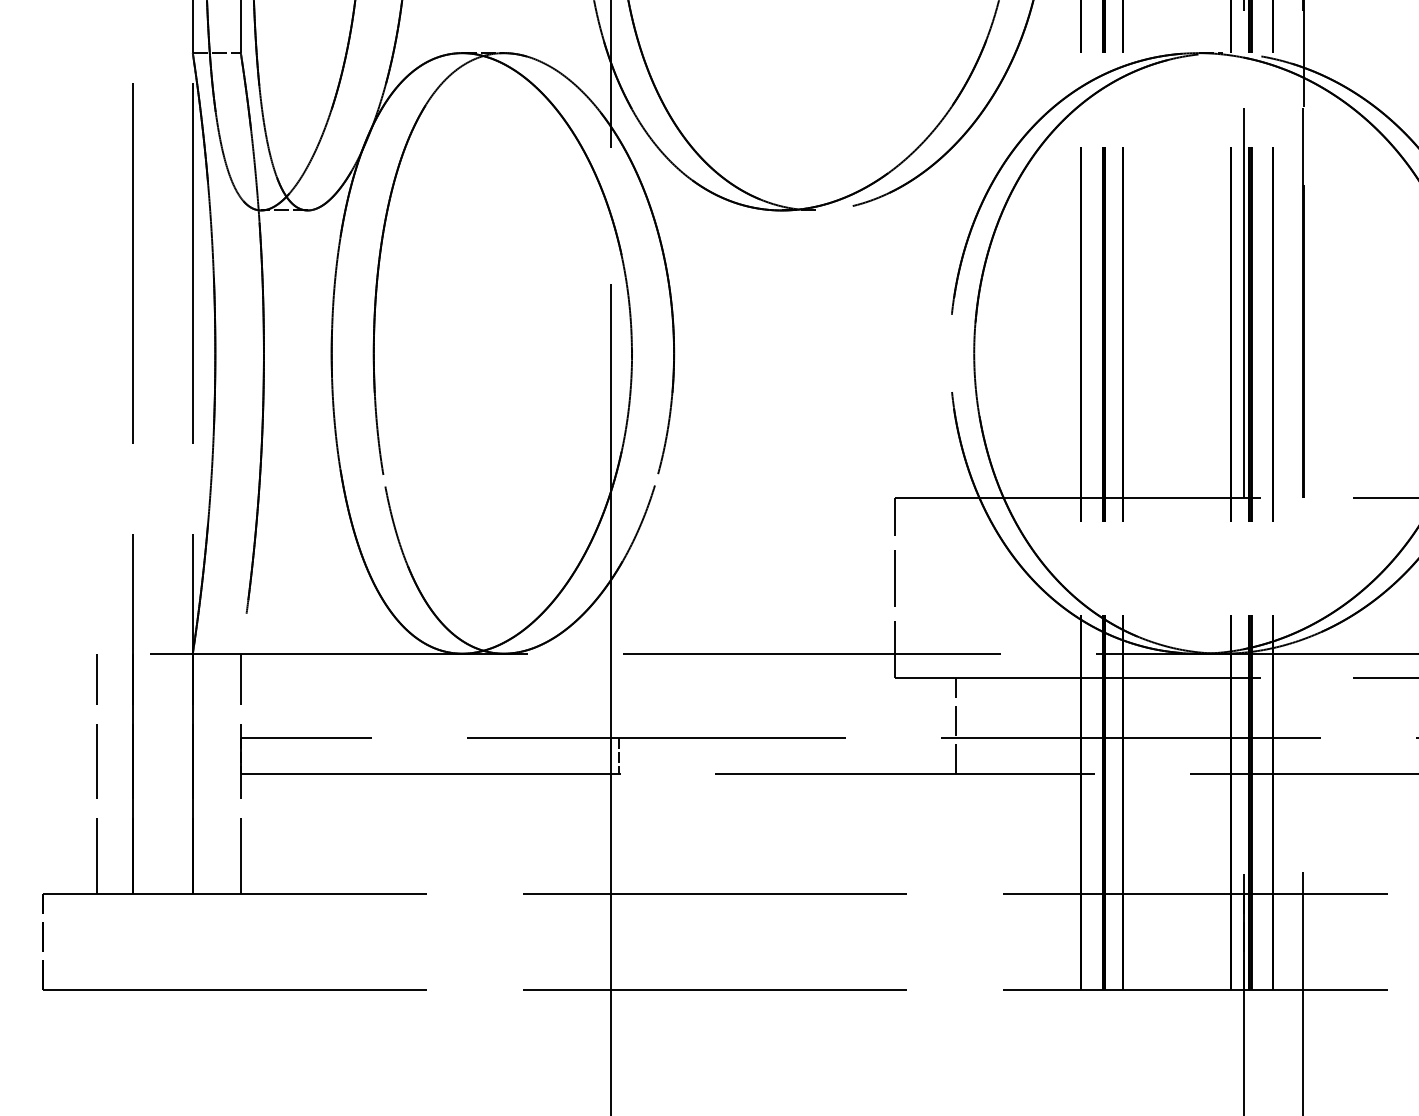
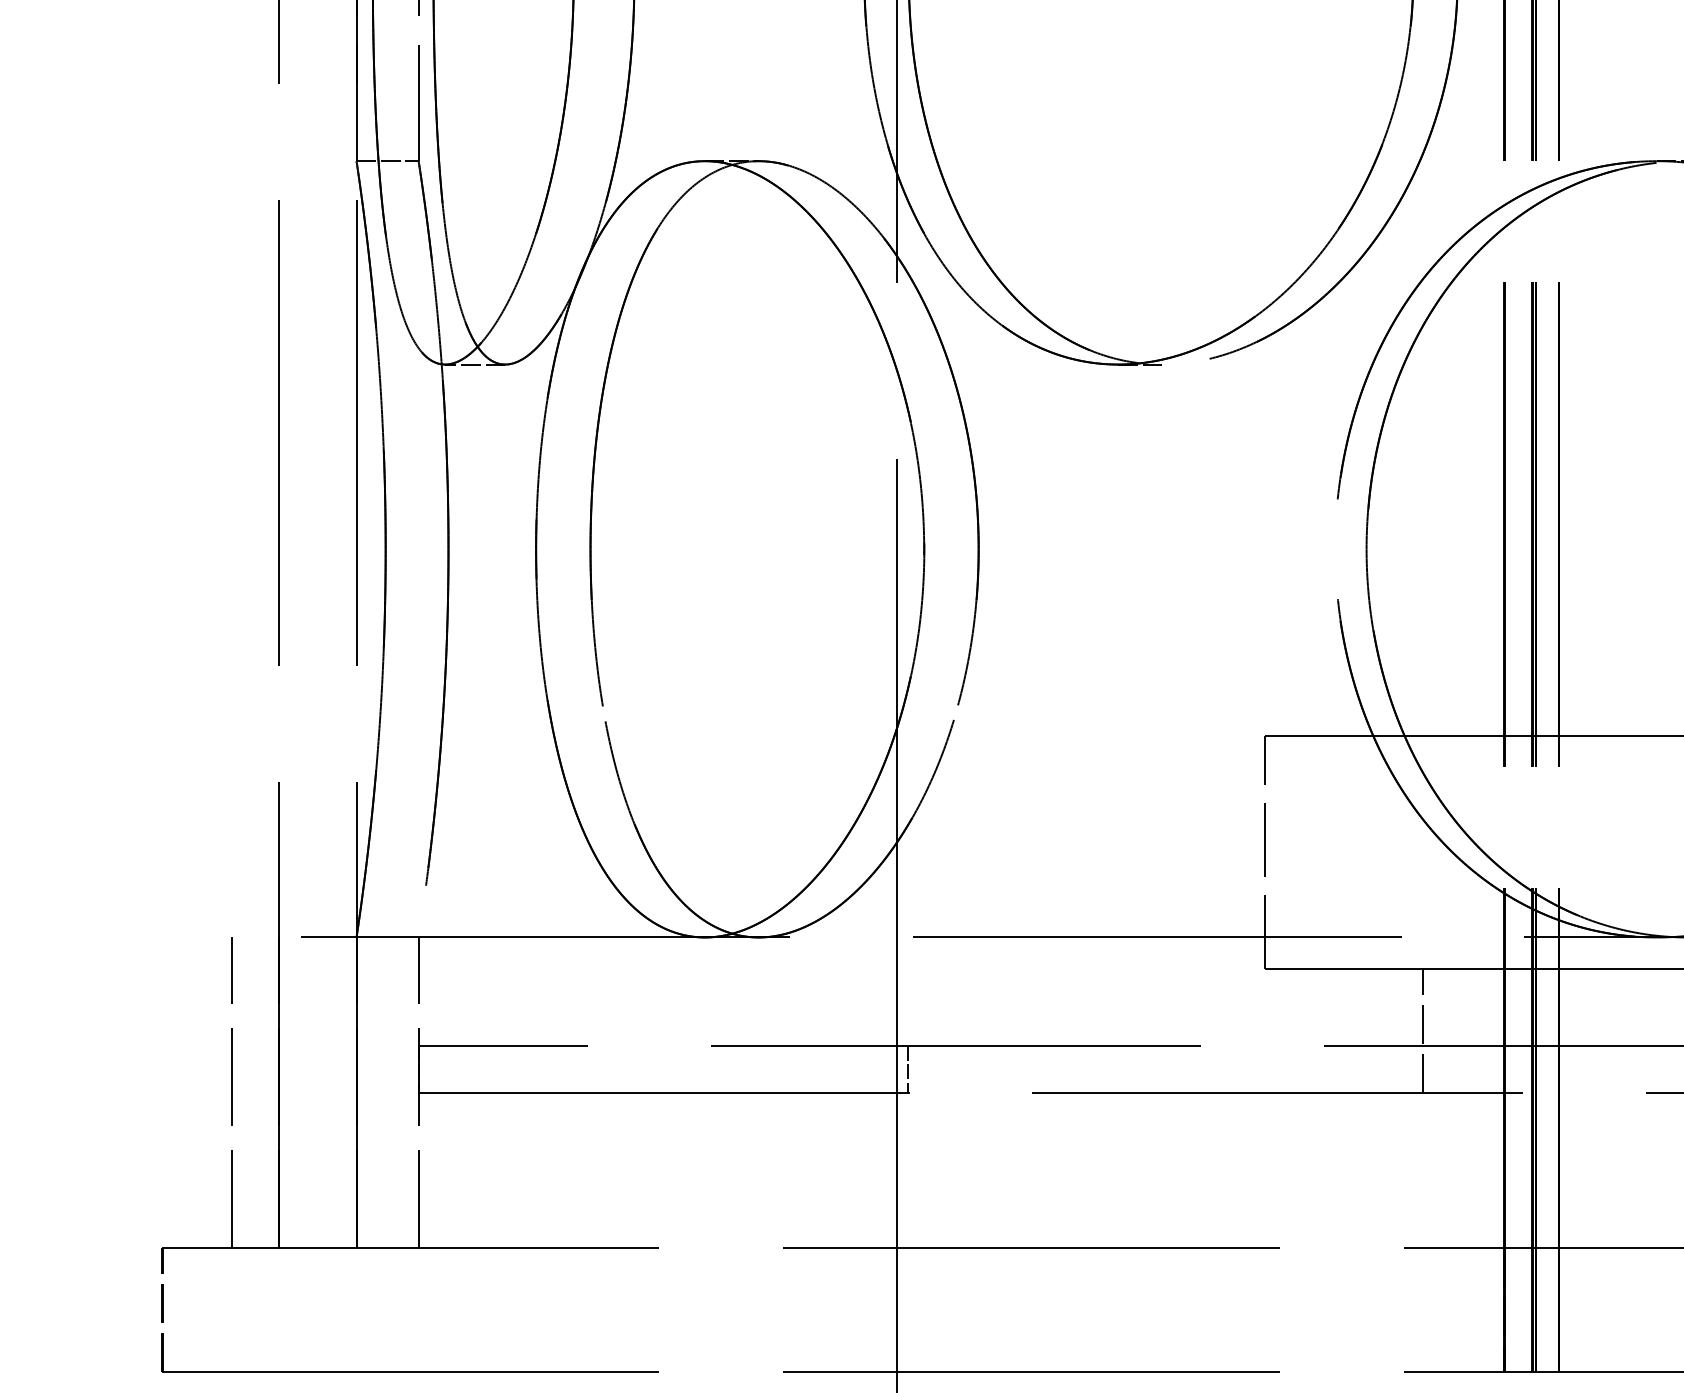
line: (955, 725) -> (1422, 1030), moved

